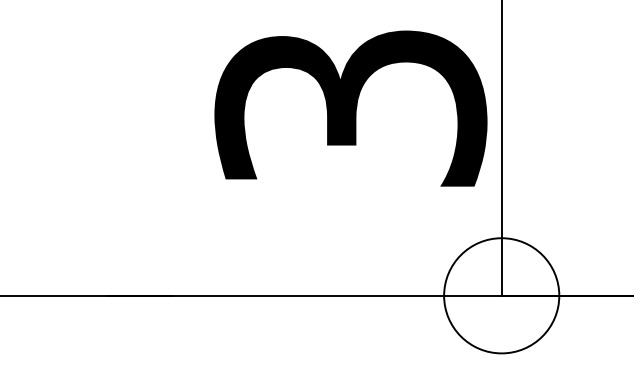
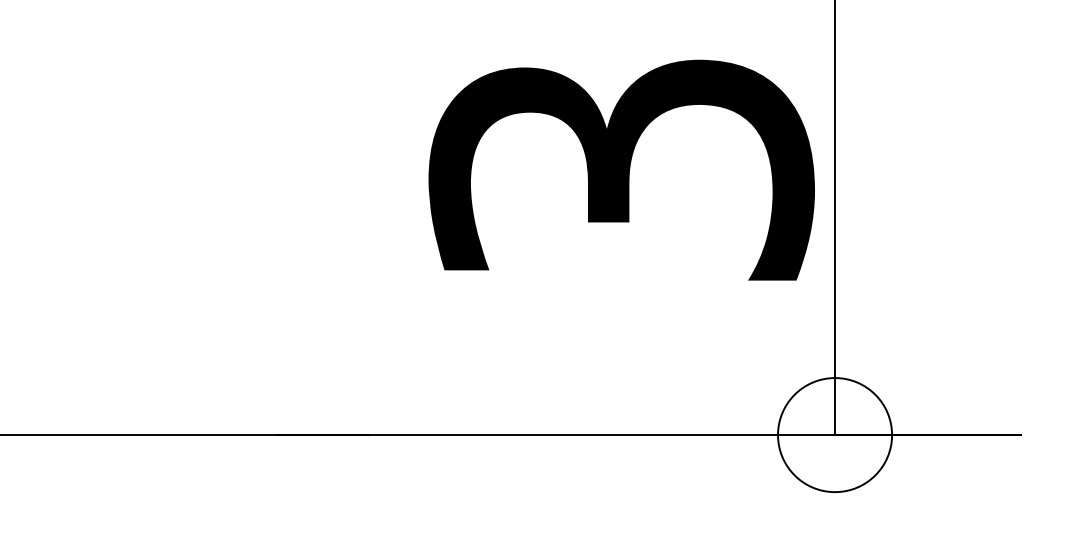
circle: (501, 295) -> (834, 434), size x0.7

